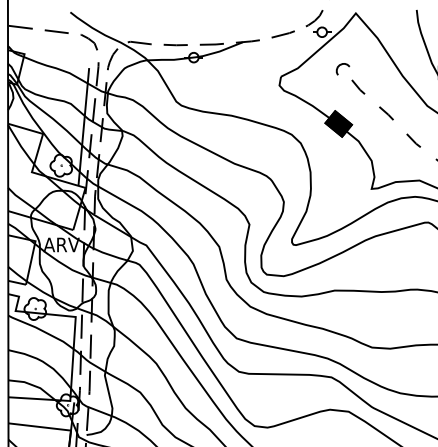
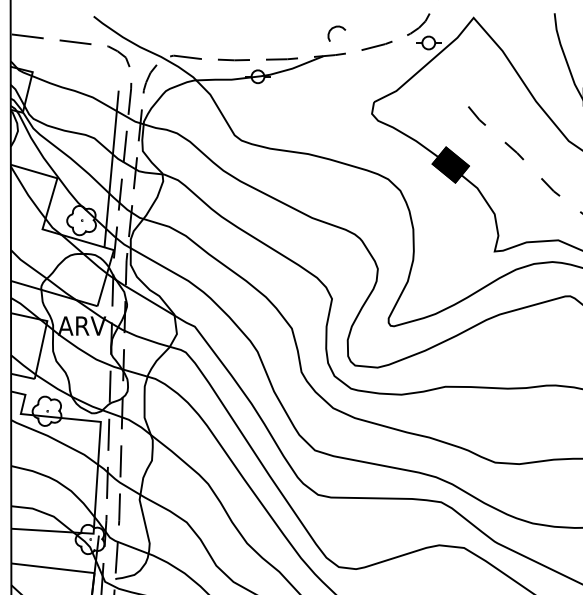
curve: (341, 65) -> (334, 28), moved

